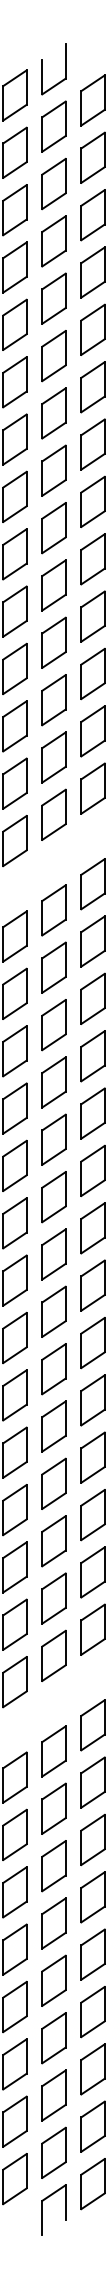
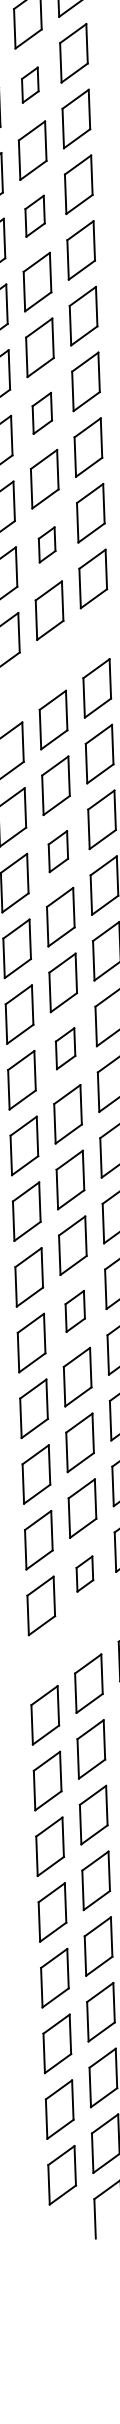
part: (53, 356) -> (29, 85), size x0.6
part: (53, 470) -> (34, 216), size x0.7
part: (53, 642) -> (41, 413), size x0.7
part: (53, 757) -> (46, 544), size x0.6
part: (53, 1025) -> (57, 851), size x0.7
part: (53, 1197) -> (65, 1049), size x0.7
part: (53, 1426) -> (74, 1311), size x0.7
part: (53, 1655) -> (84, 1573), size x0.6

